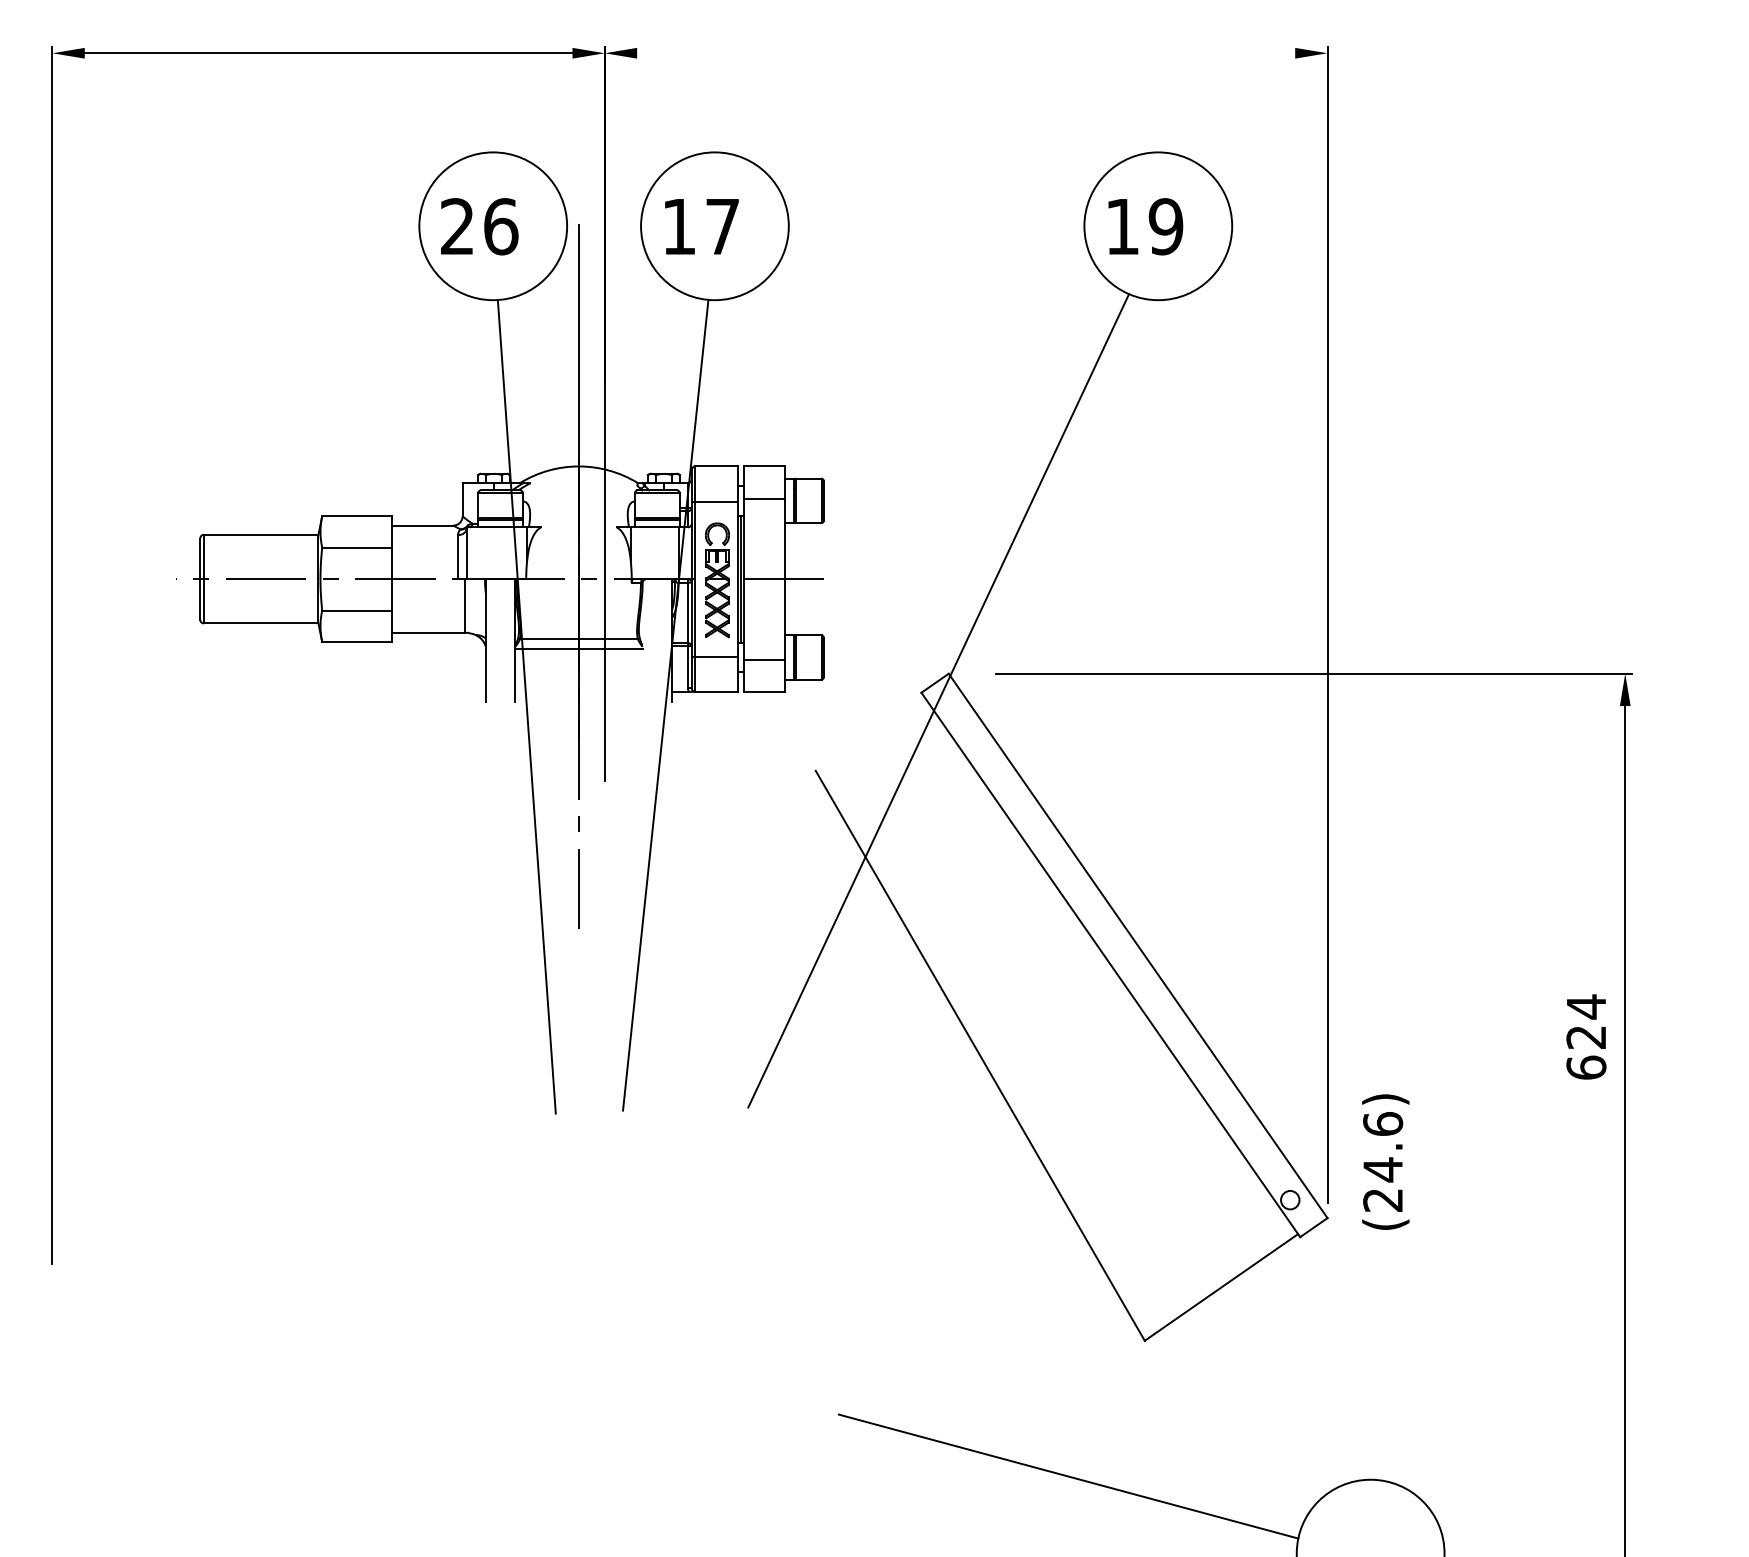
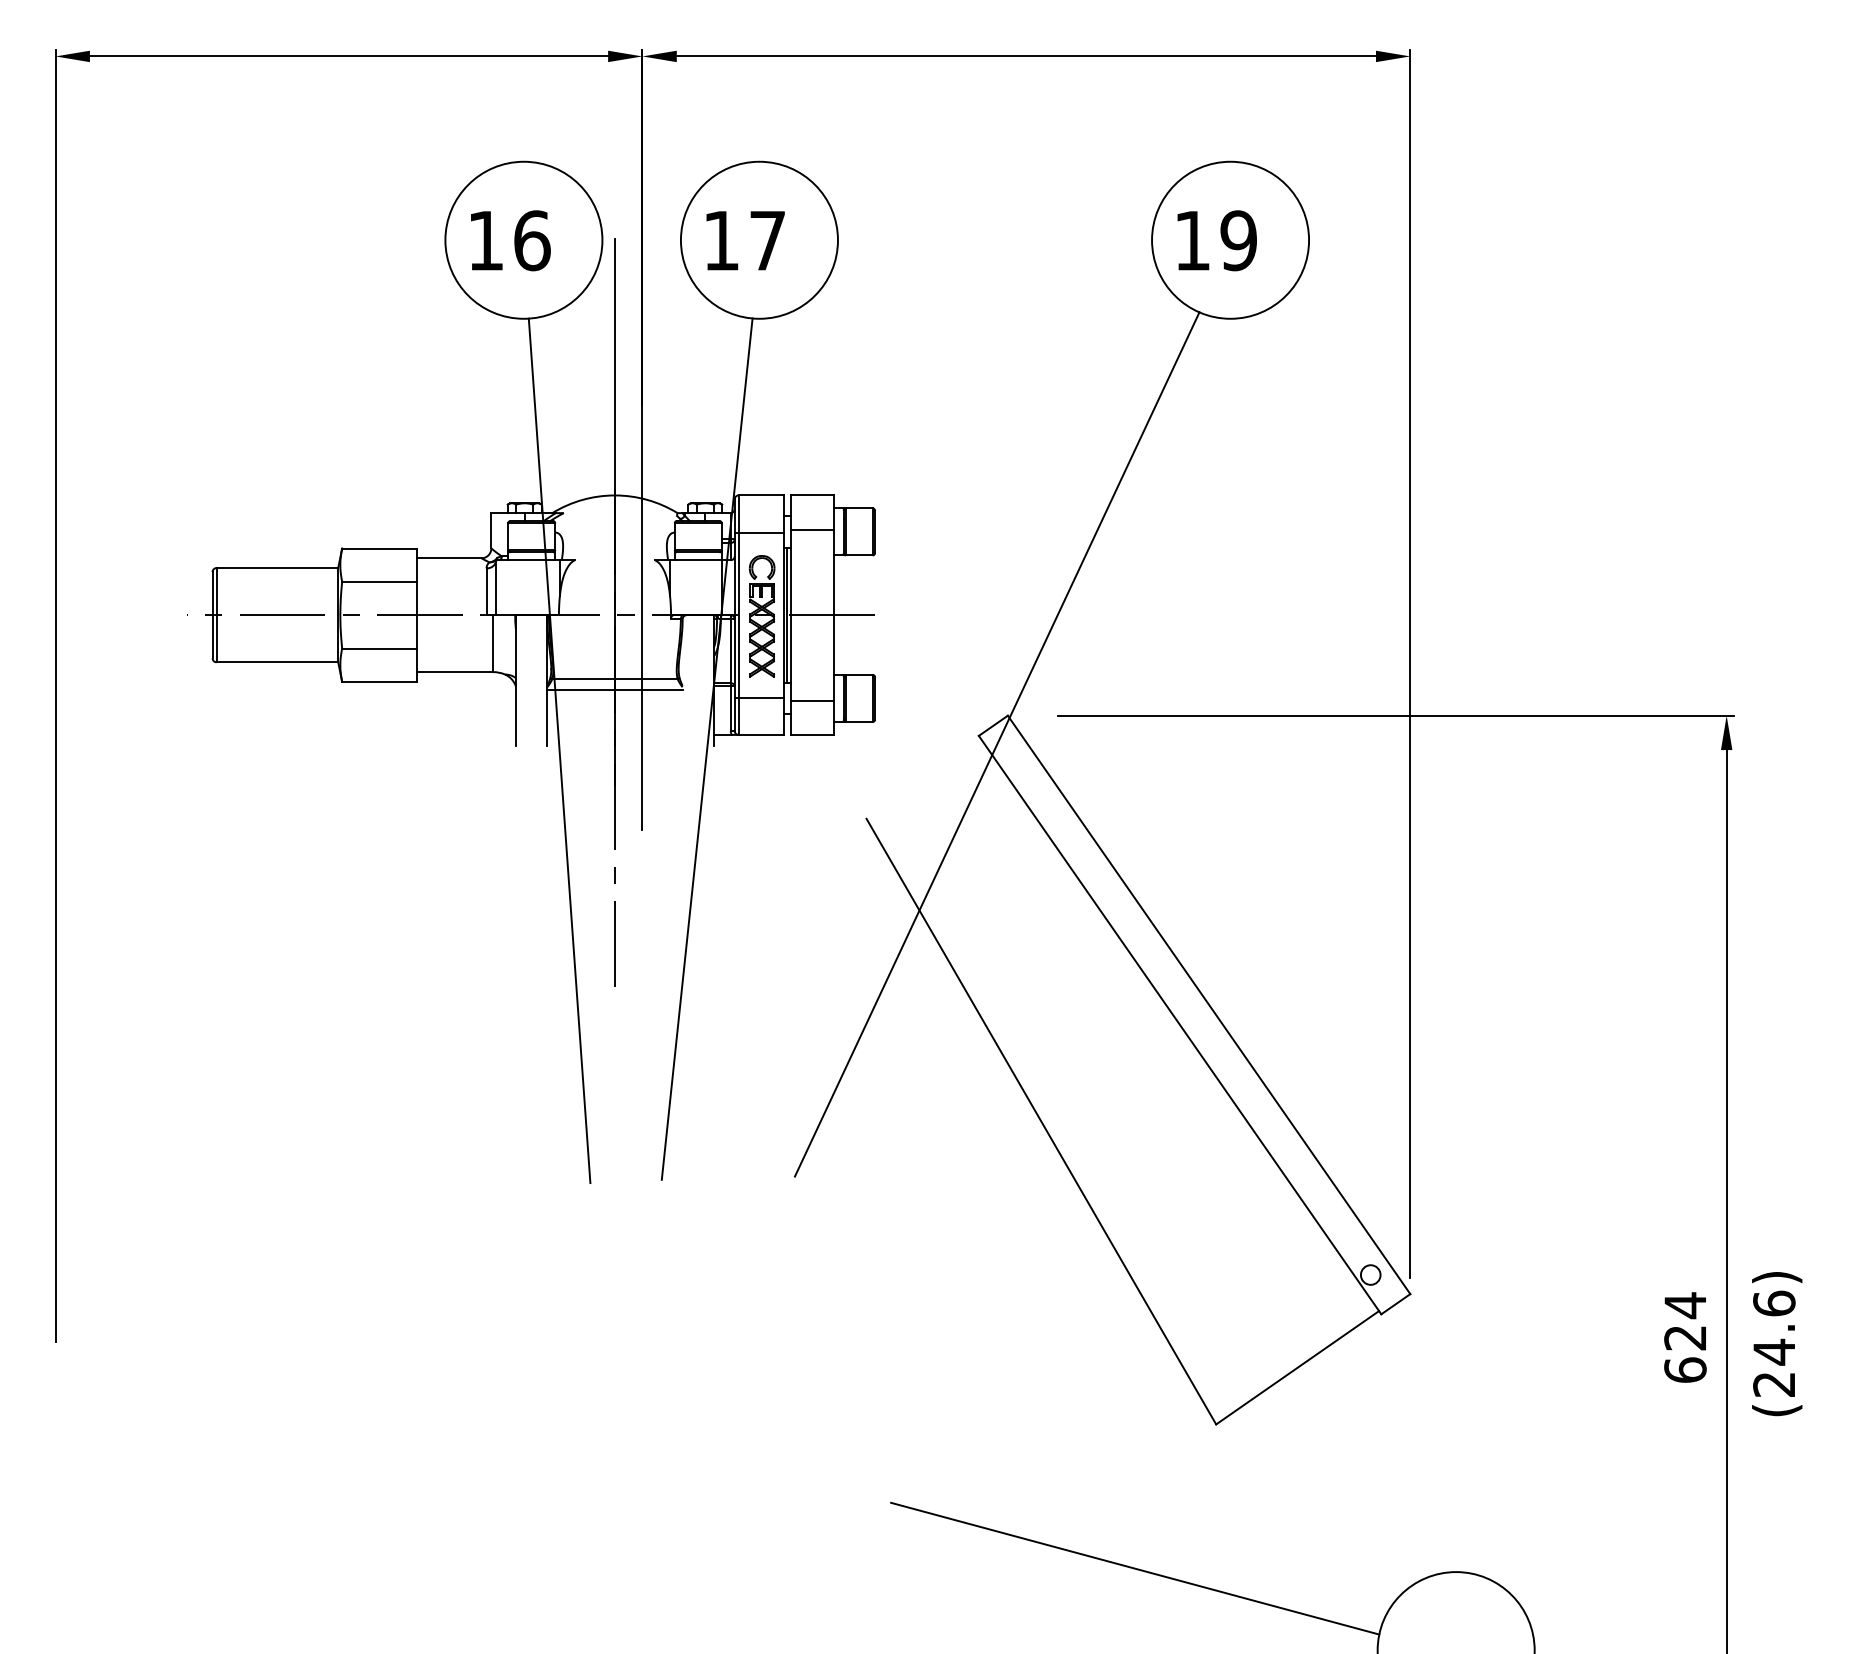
line: (966, 53) -> (1026, 56), added
text: (457, 226) -> (485, 240), 26 -> 16
text: (1586, 1036) -> (1685, 1337), moved
text: (1385, 1161) -> (1776, 1343), moved

